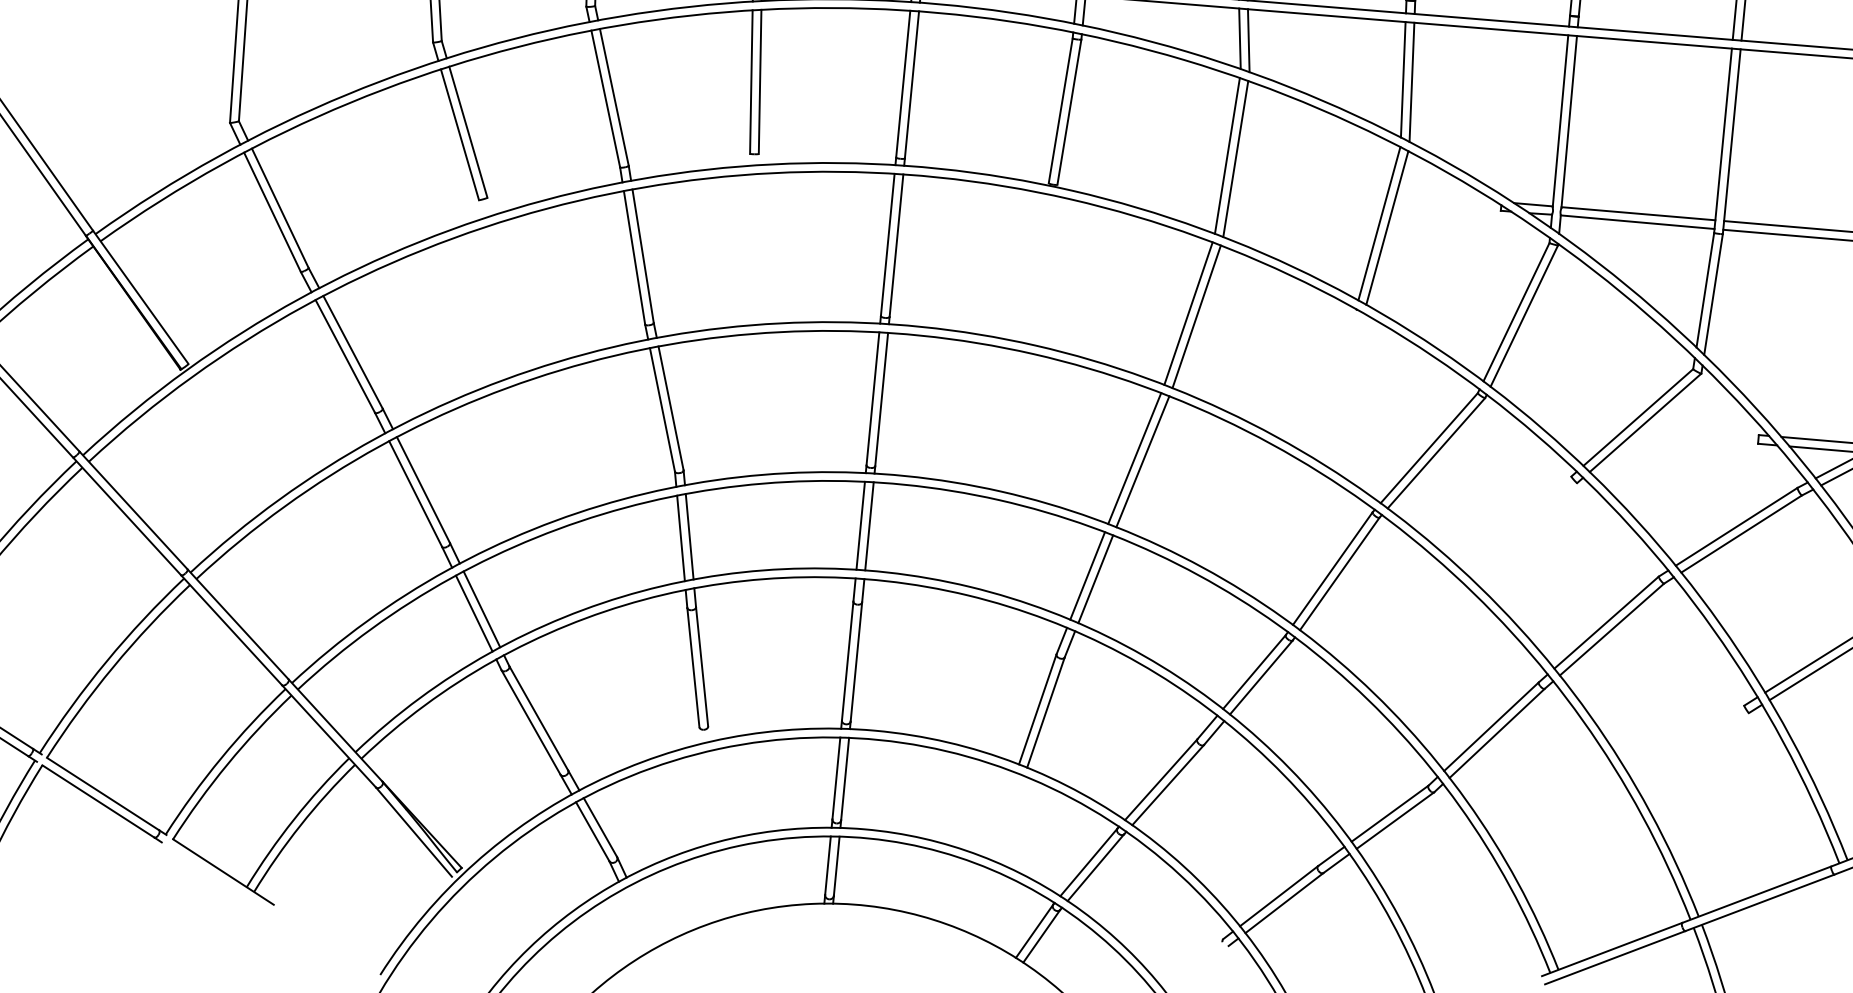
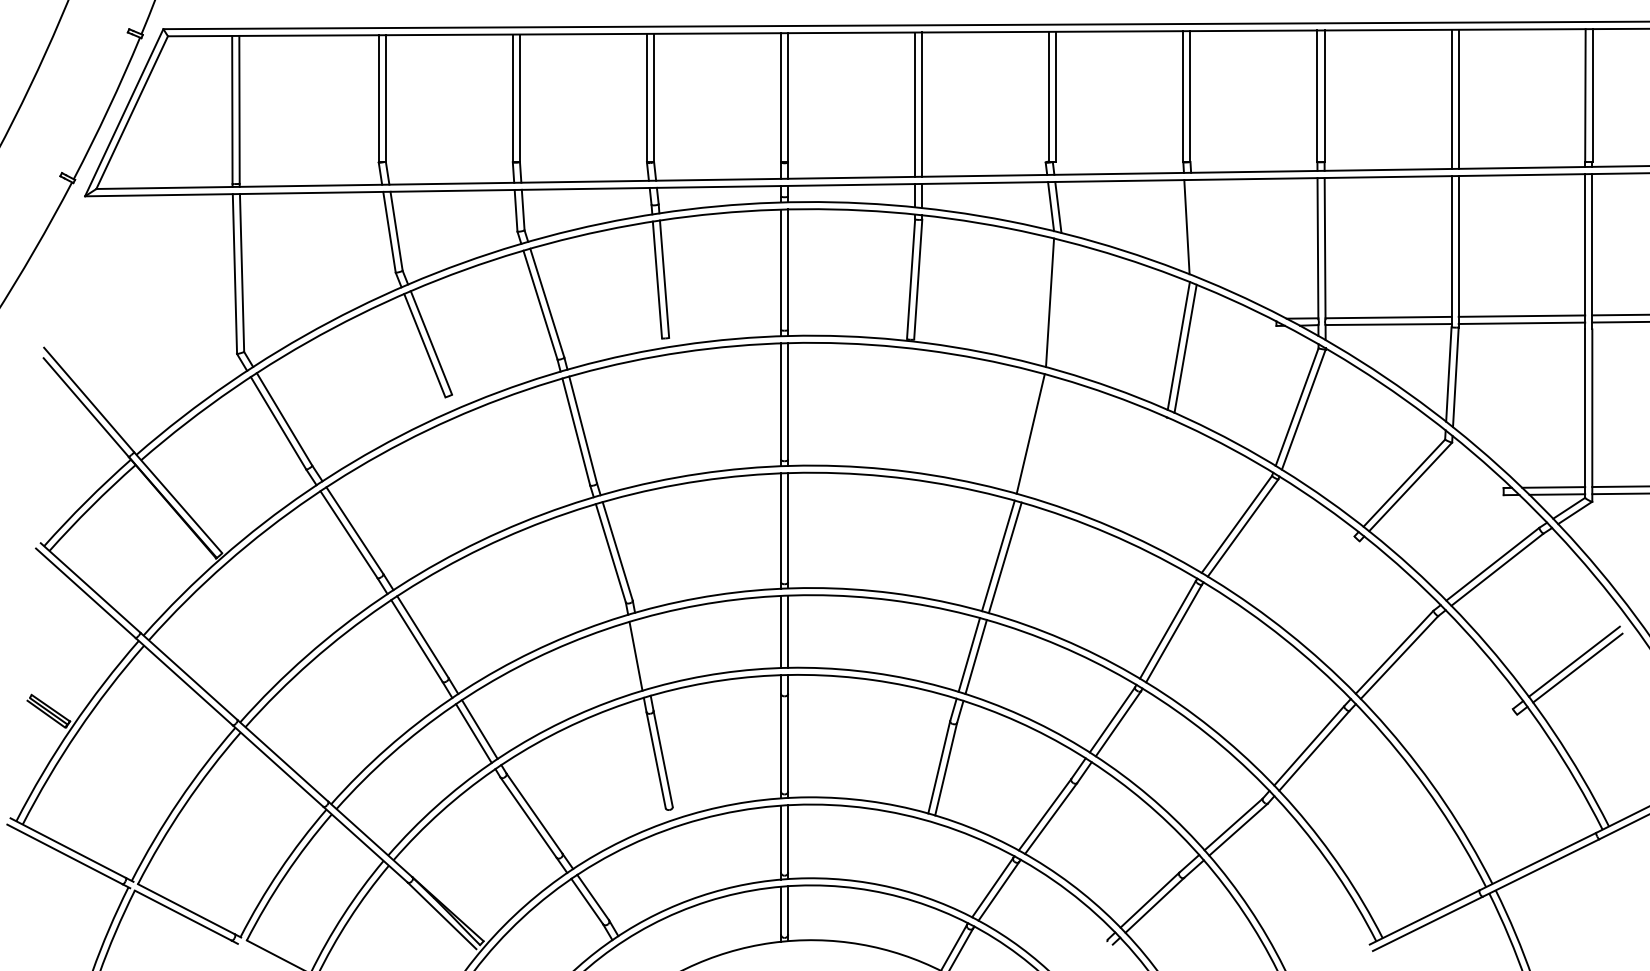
line: (1411, 82) -> (1193, 228), removed
line: (1236, 158) -> (1057, 304), removed
line: (1196, 316) -> (1037, 435), removed
line: (689, 535) -> (642, 653), removed

